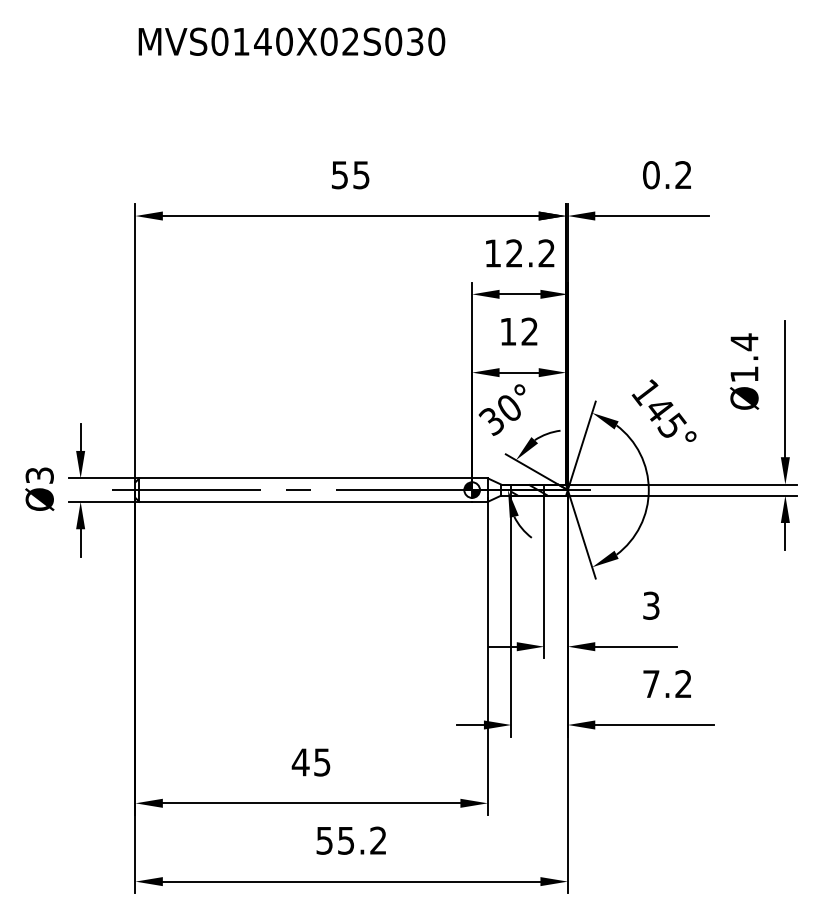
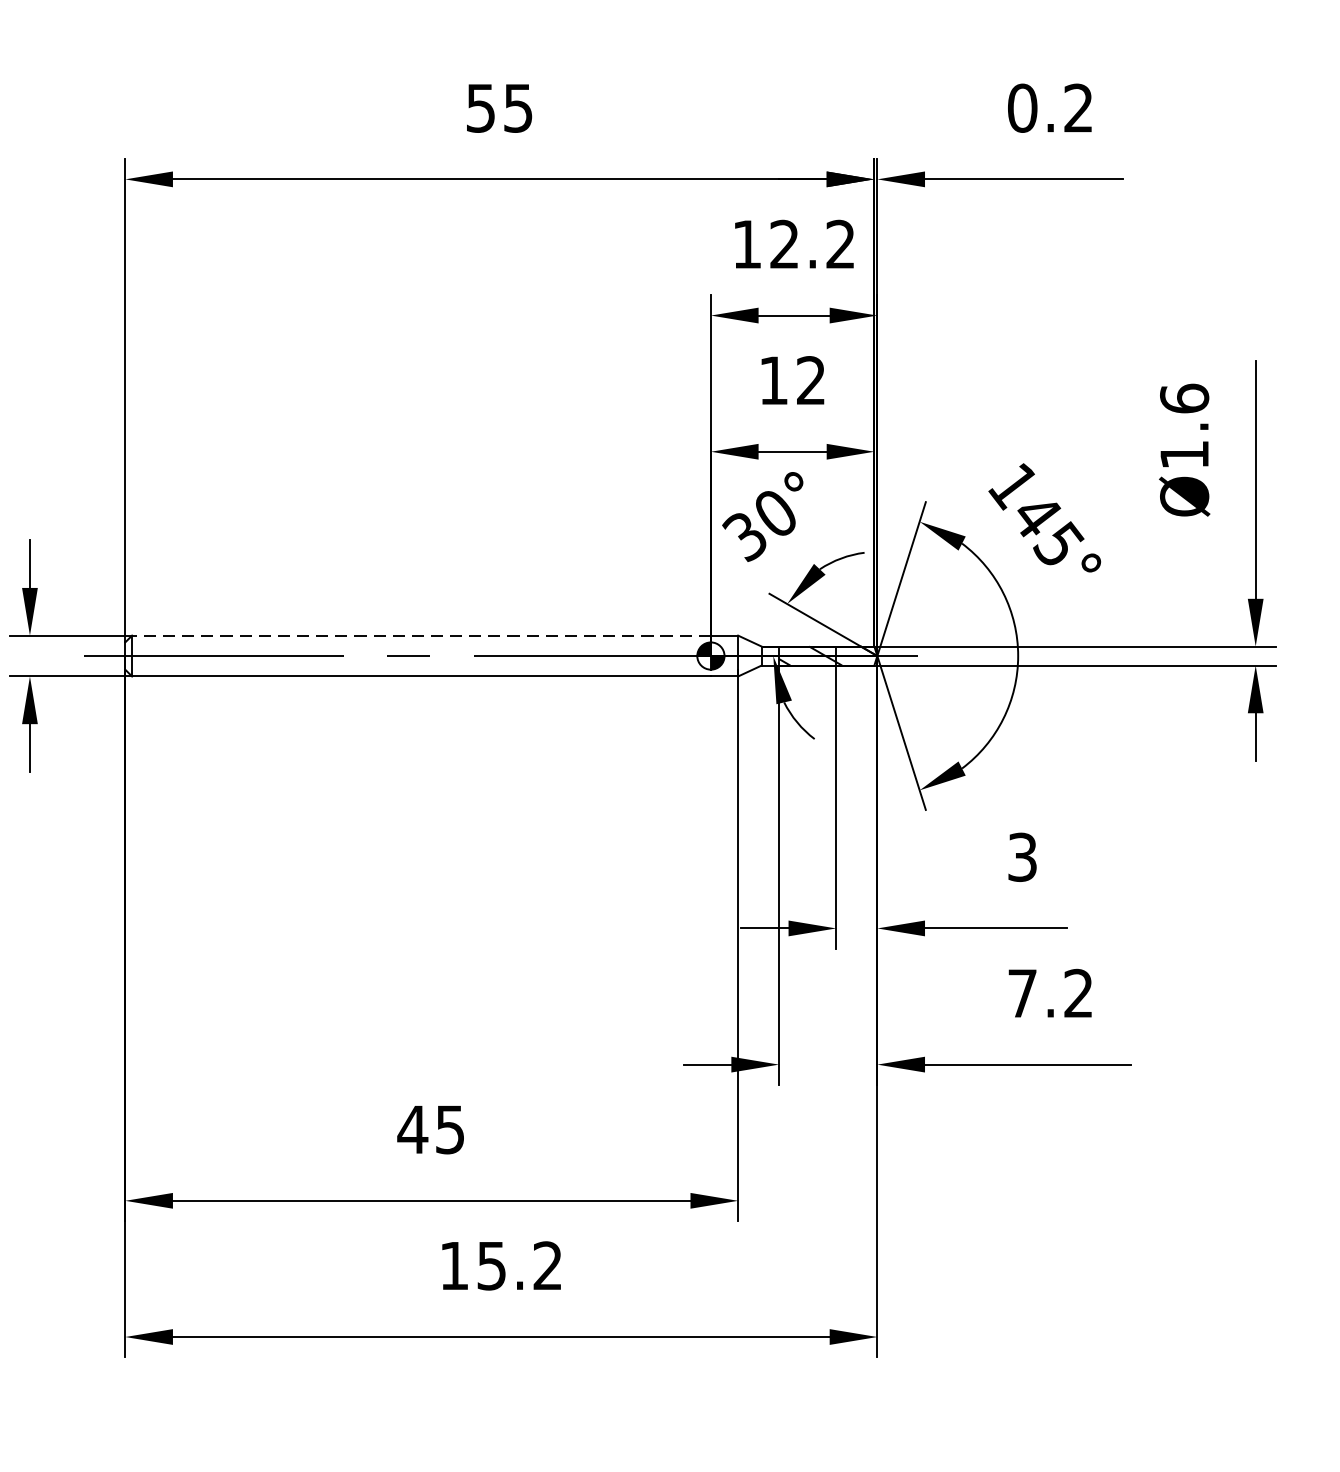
text: (744, 342) -> (1184, 399), Ø1.4 -> Ø1.6
line: (305, 478) -> (421, 635), solid -> dashed
text: (324, 840) -> (454, 1265), 55.2 -> 15.2

